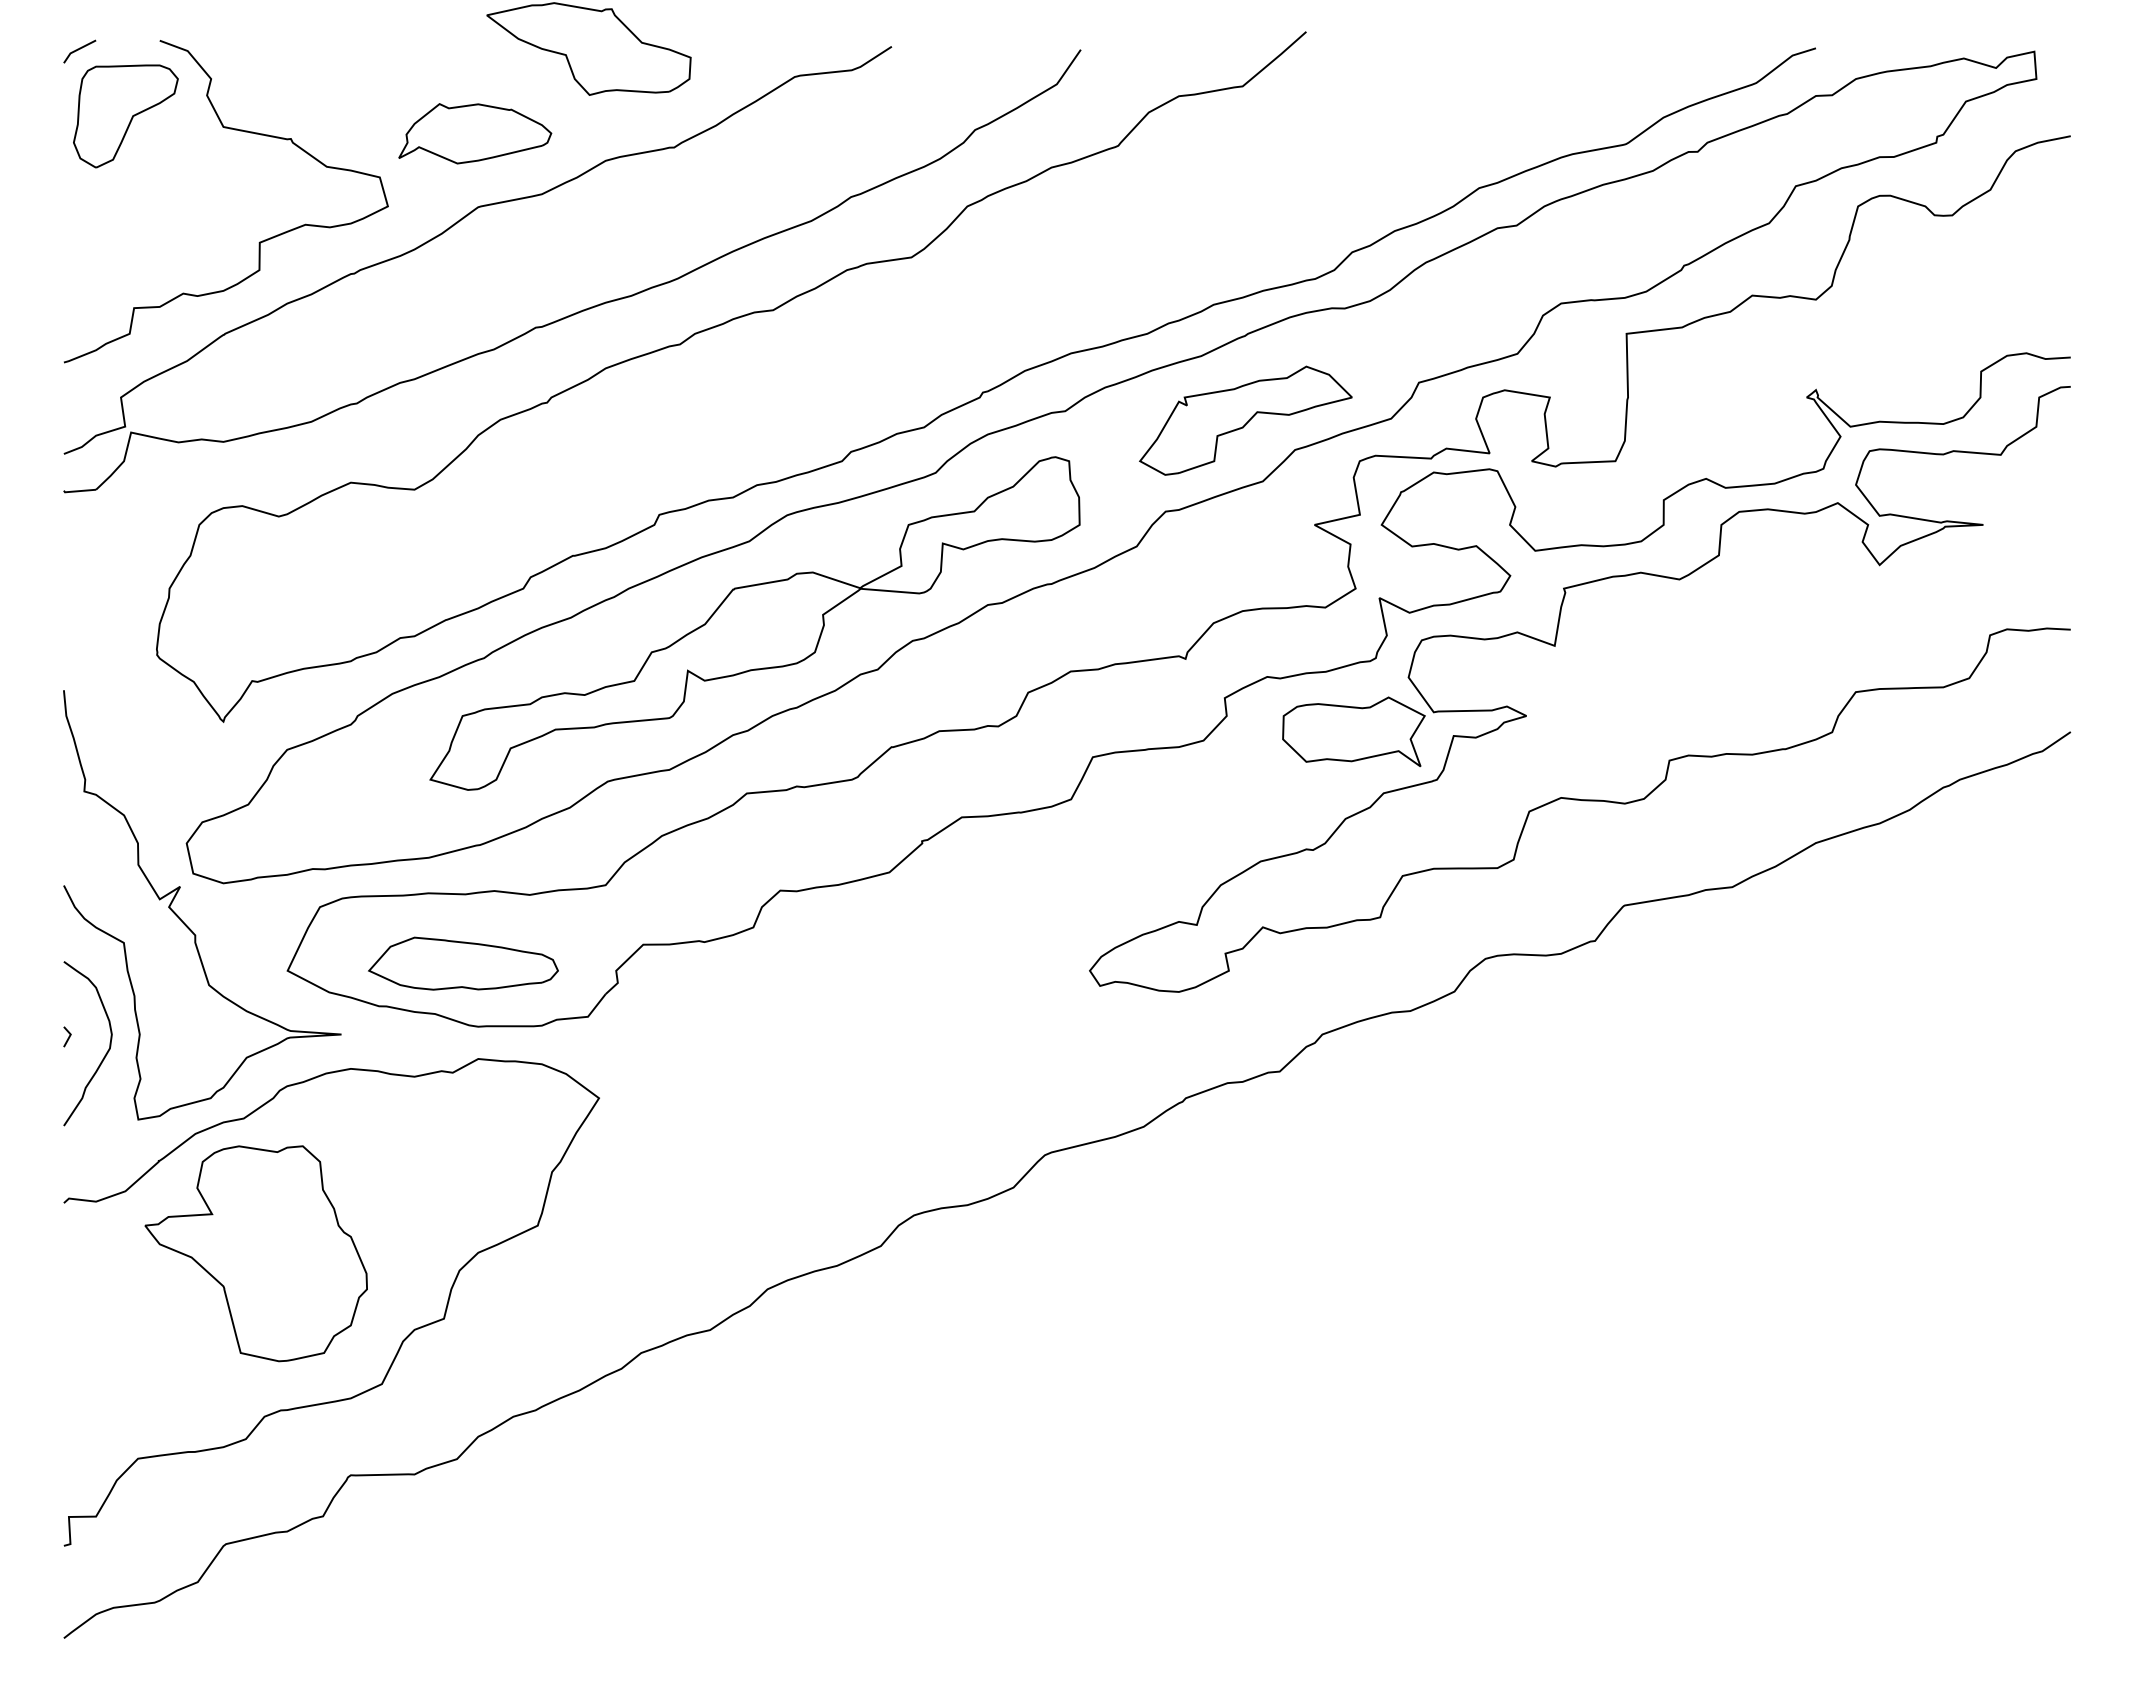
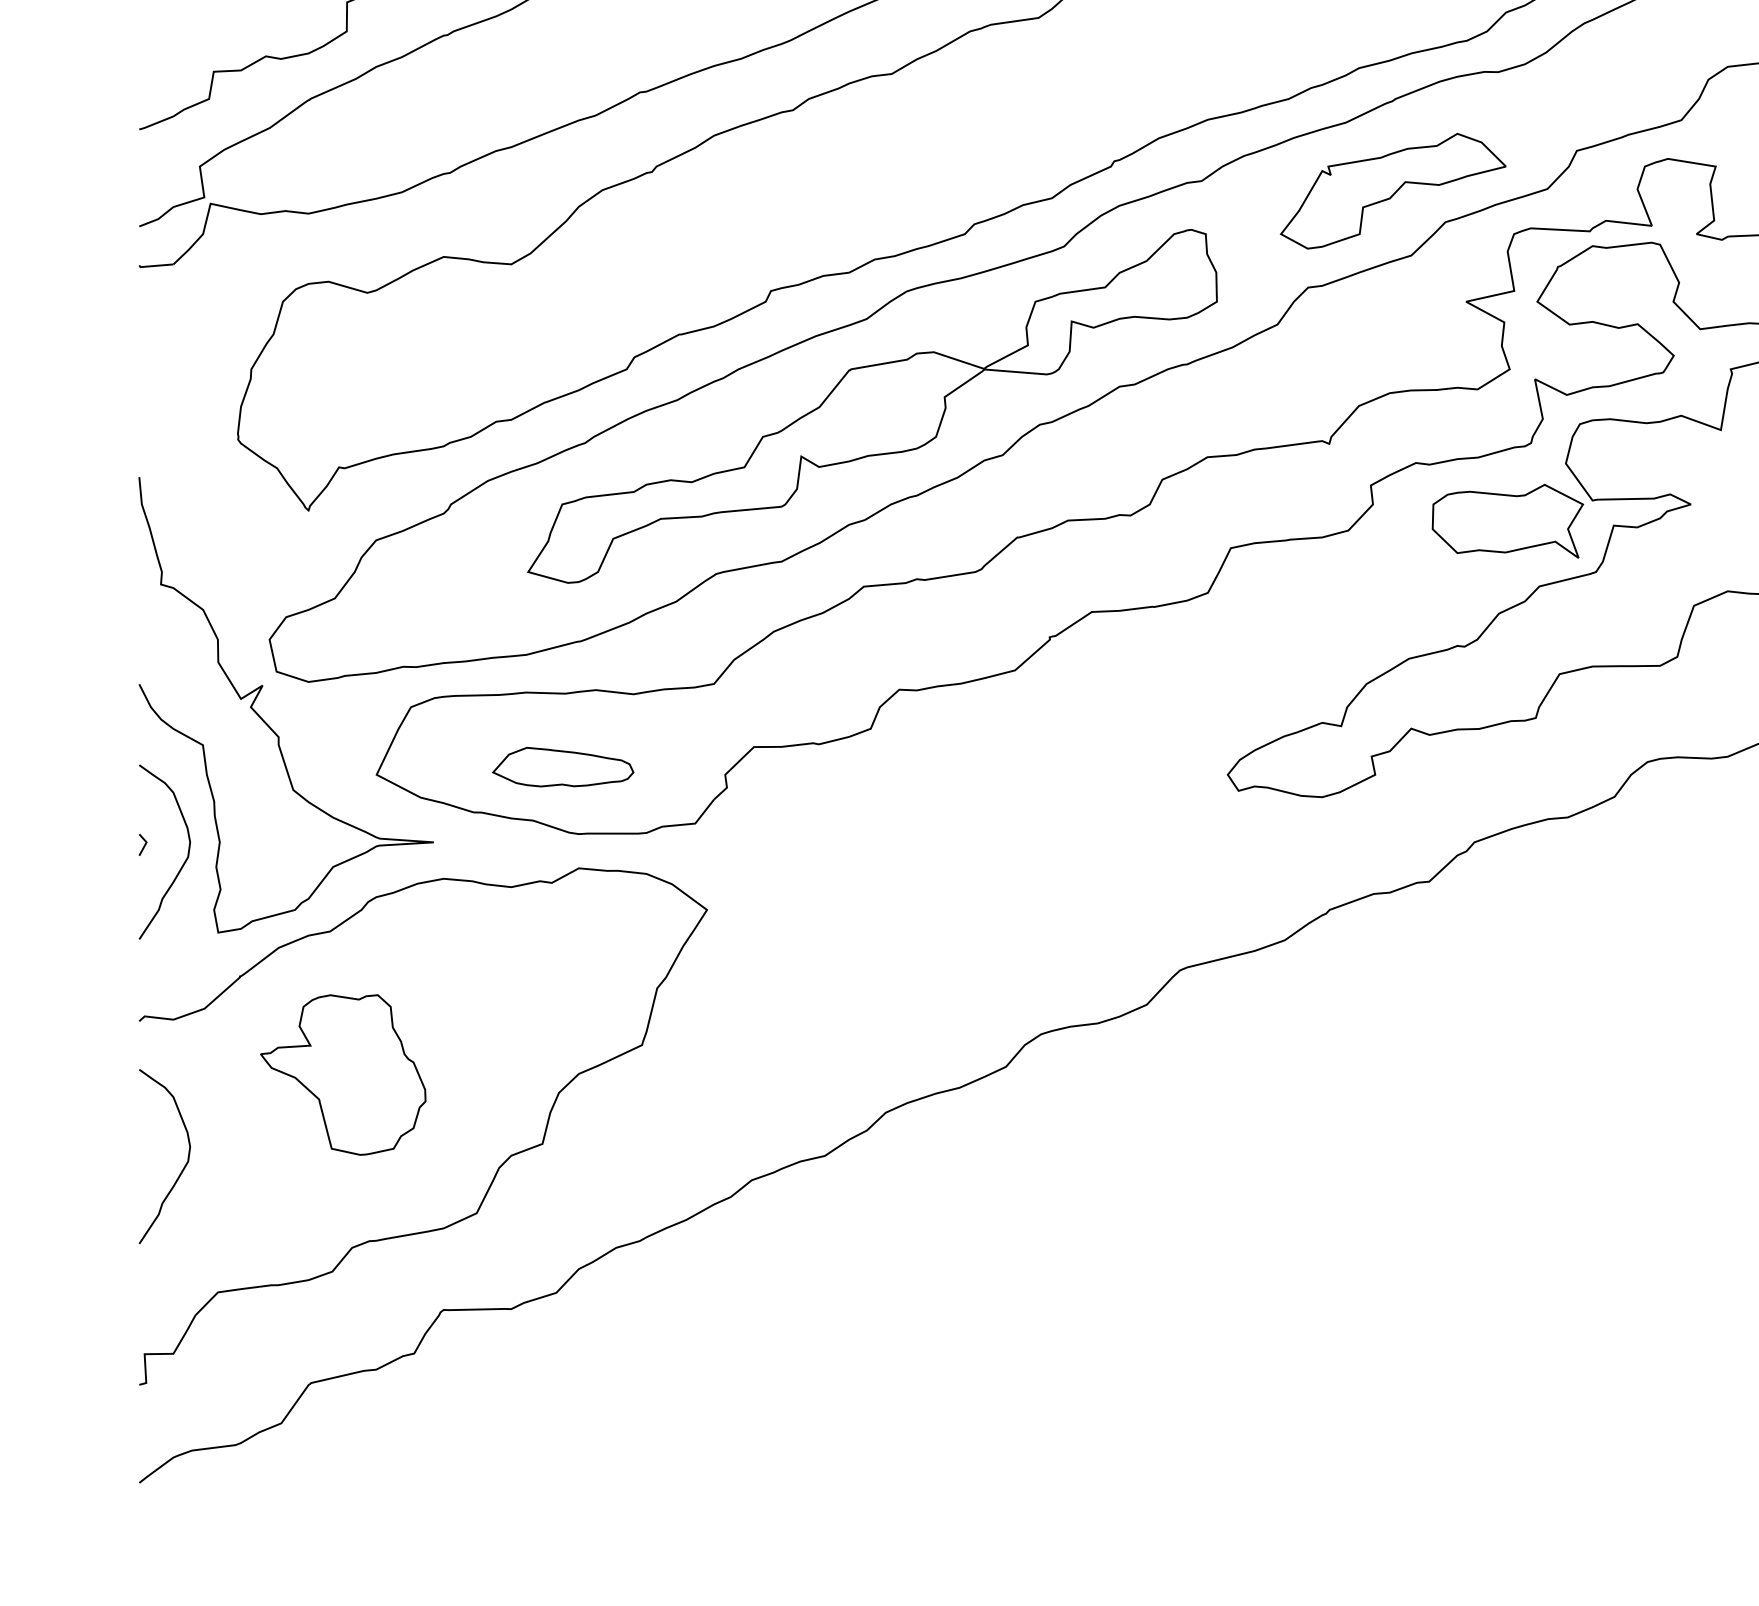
part: (463, 963) -> (563, 767), size x0.7
part: (255, 1253) -> (342, 1074), size x0.7
curve: (105, 1340) -> (183, 1166), added

